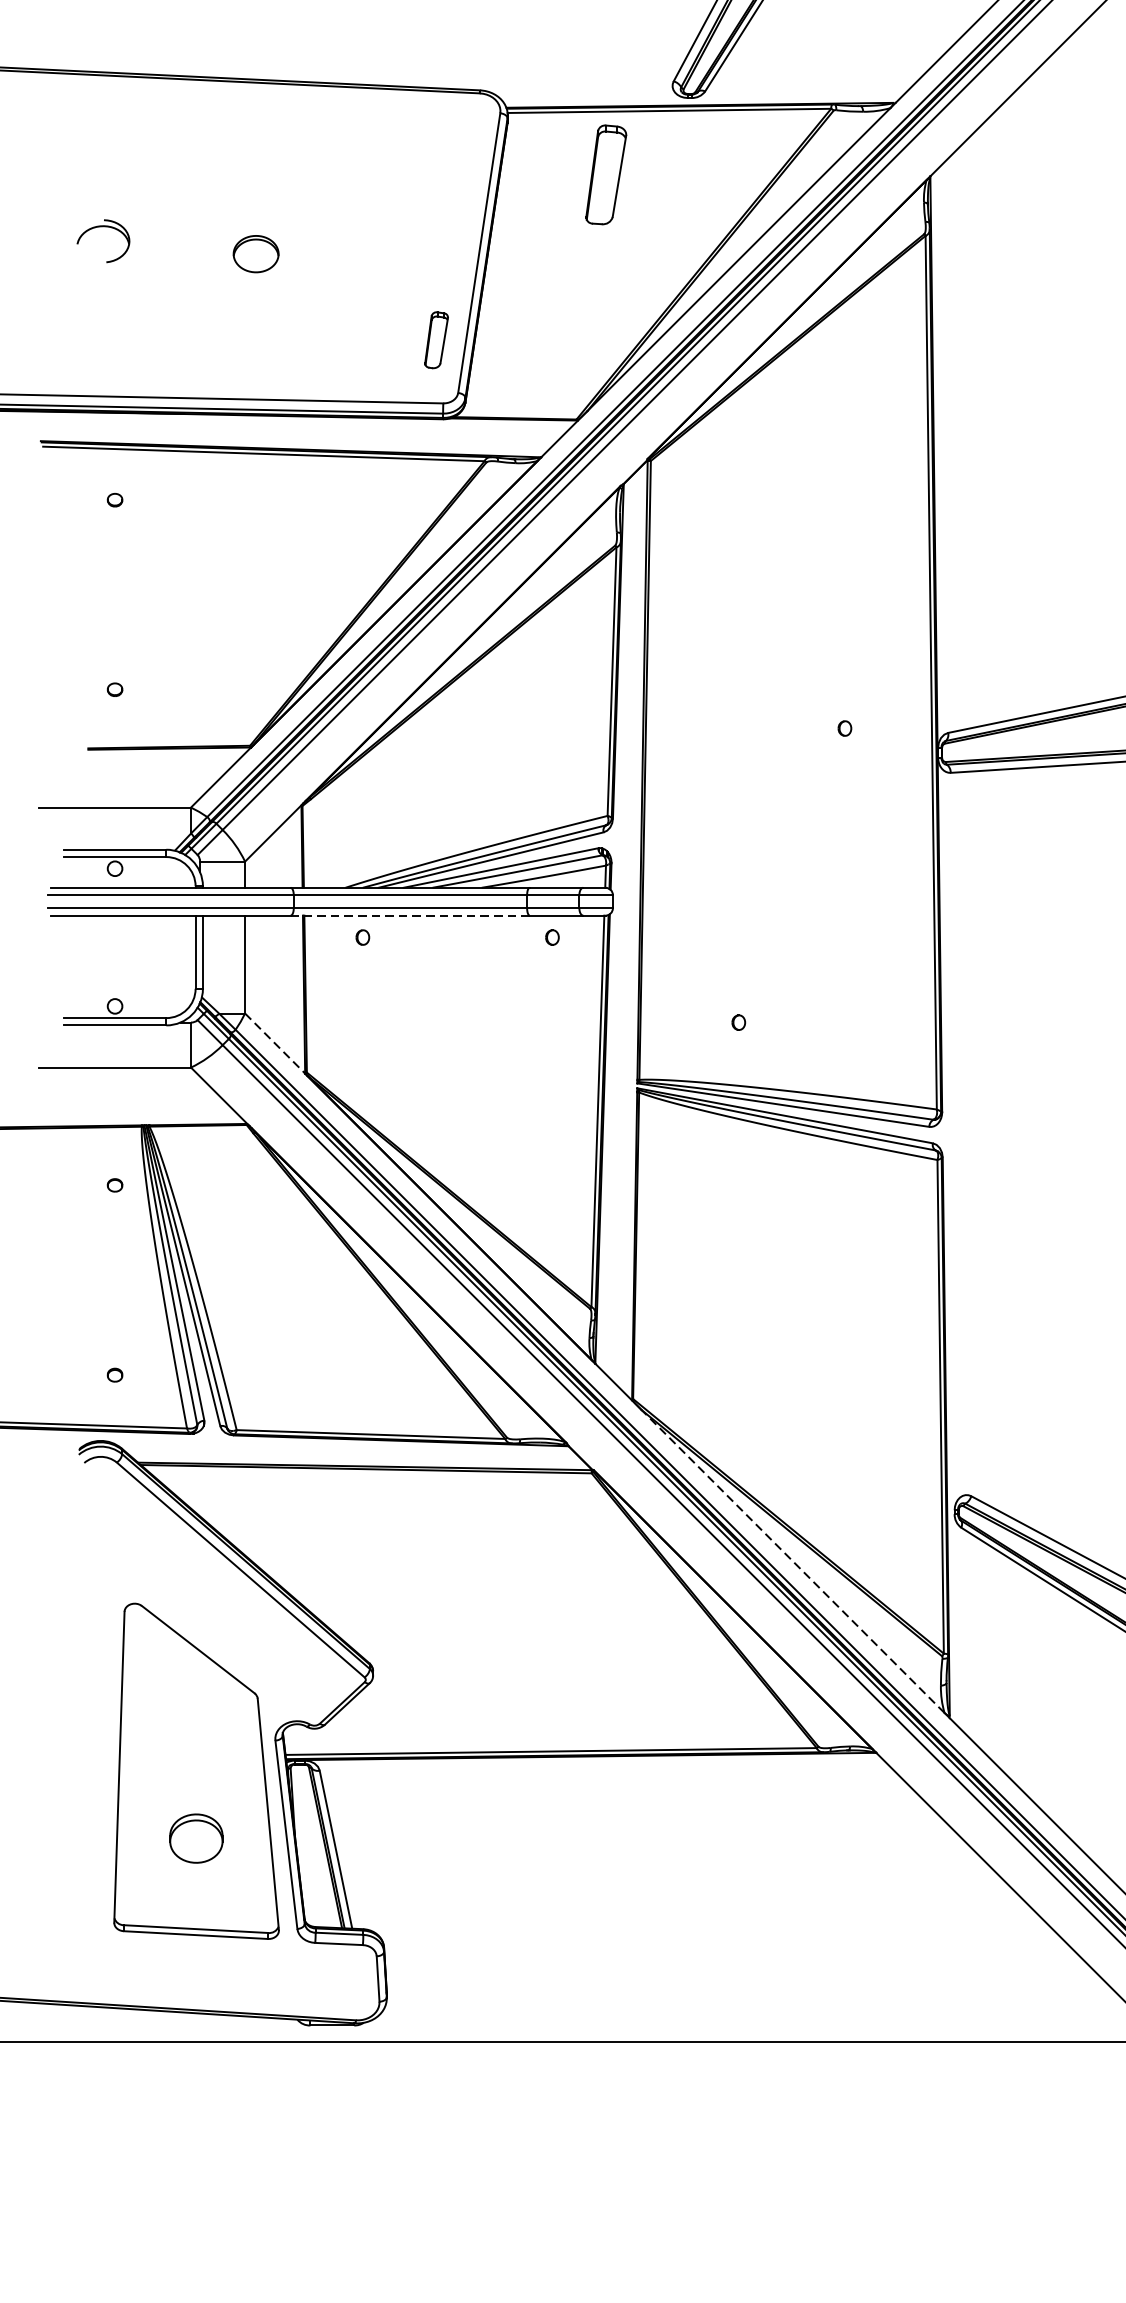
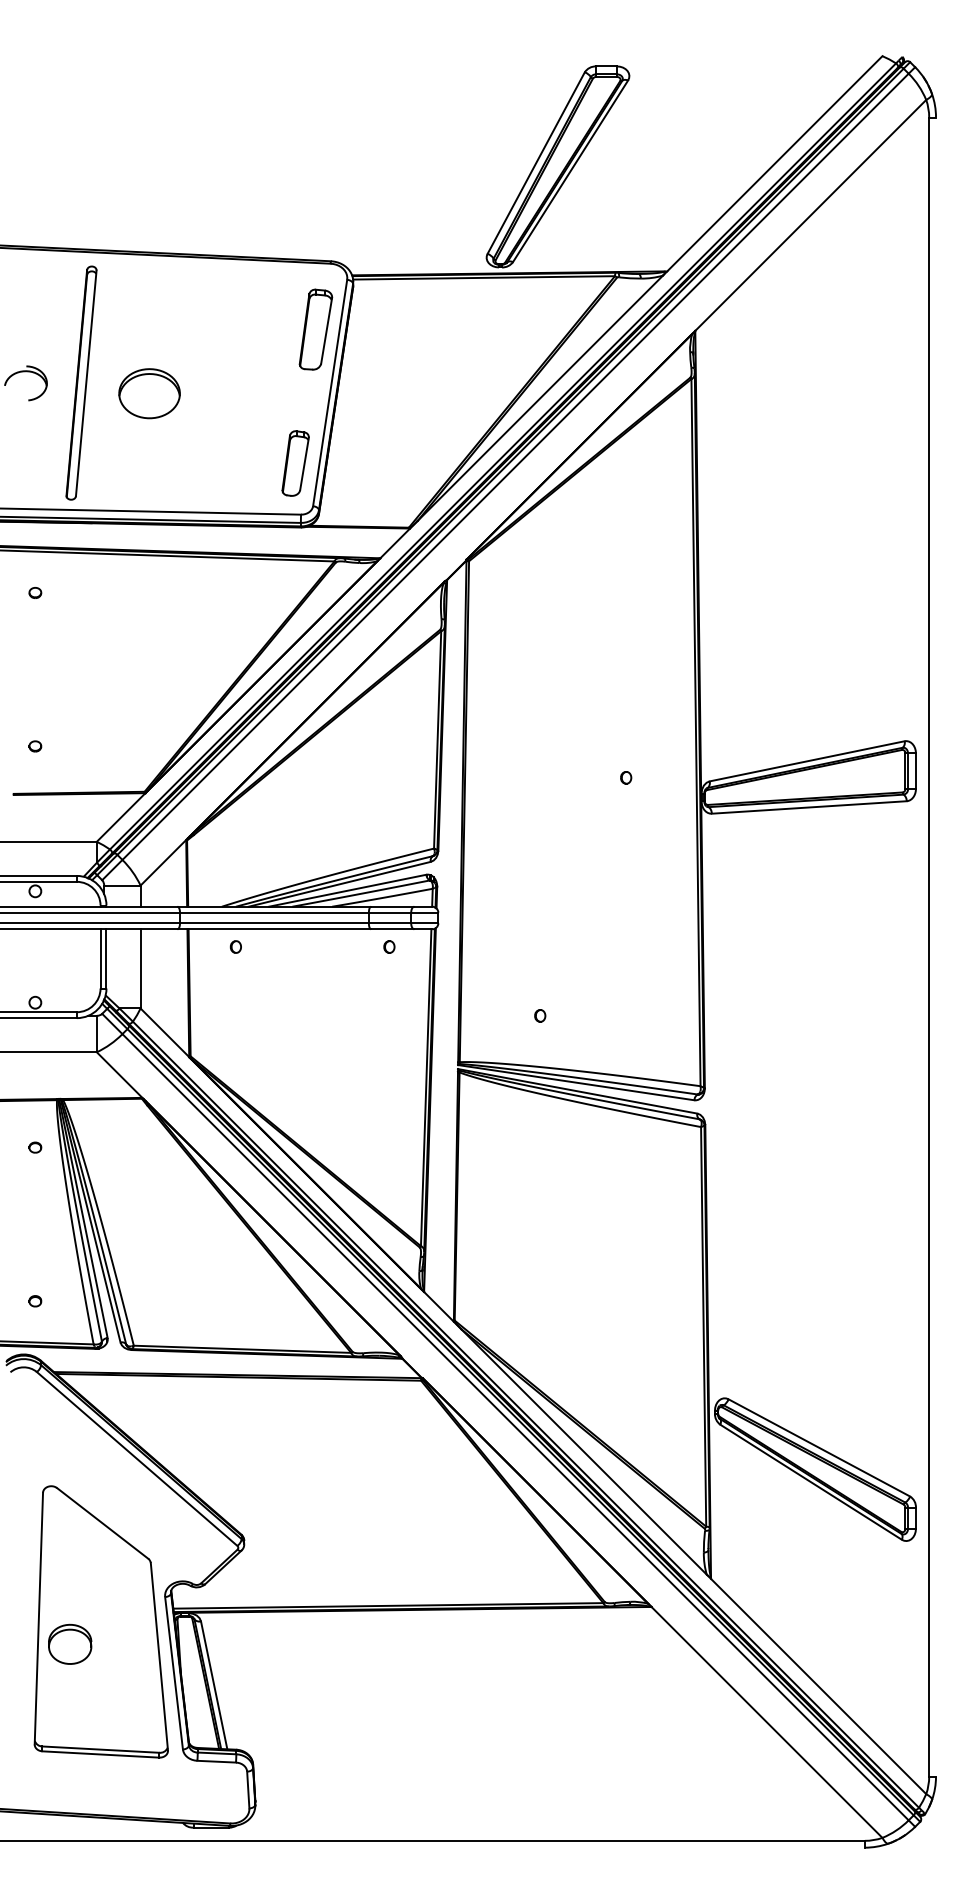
part: (605, 174) -> (315, 329), moved
part: (172, 240) -> (81, 382), added
part: (256, 253) -> (149, 393), size x1.67
part: (436, 340) -> (295, 463), size x1.43
line: (410, 915) -> (274, 929), dashed -> solid
line: (275, 1044) -> (165, 1033), dashed -> solid
line: (792, 1560) -> (583, 1451), dashed -> solid
part: (196, 1837) -> (70, 1643), moved

